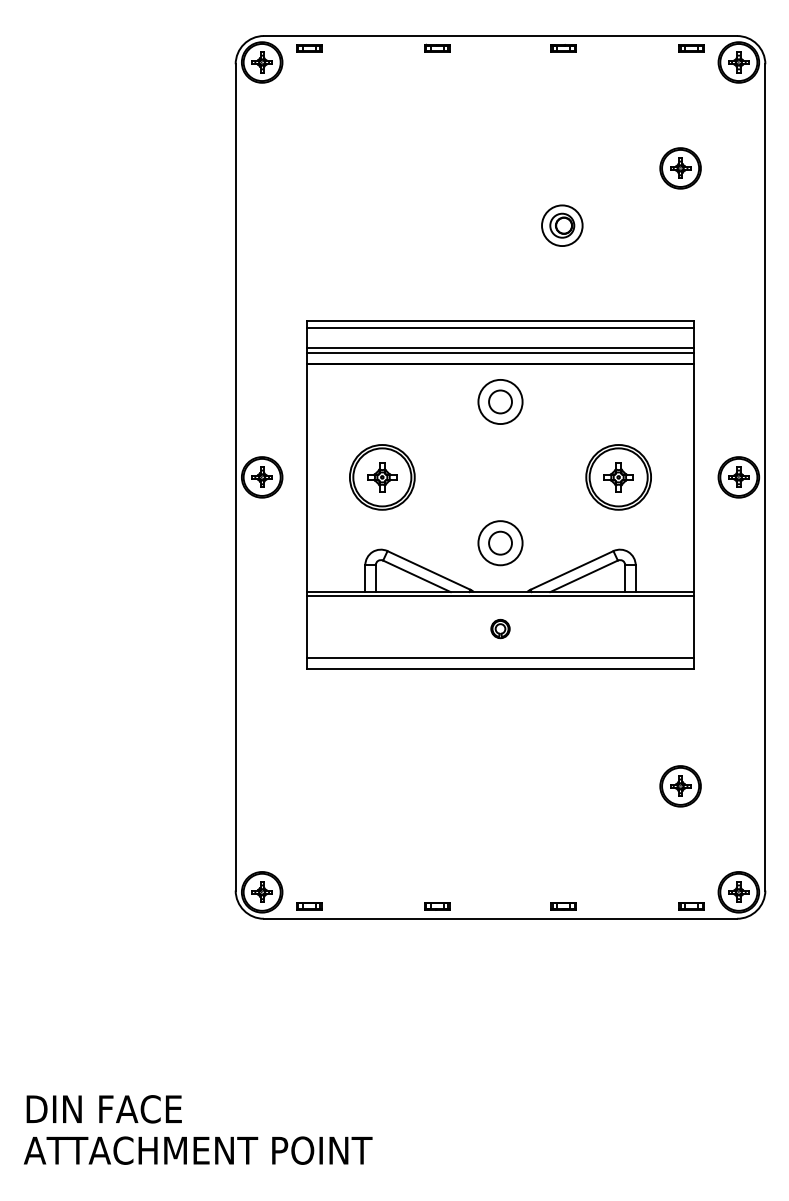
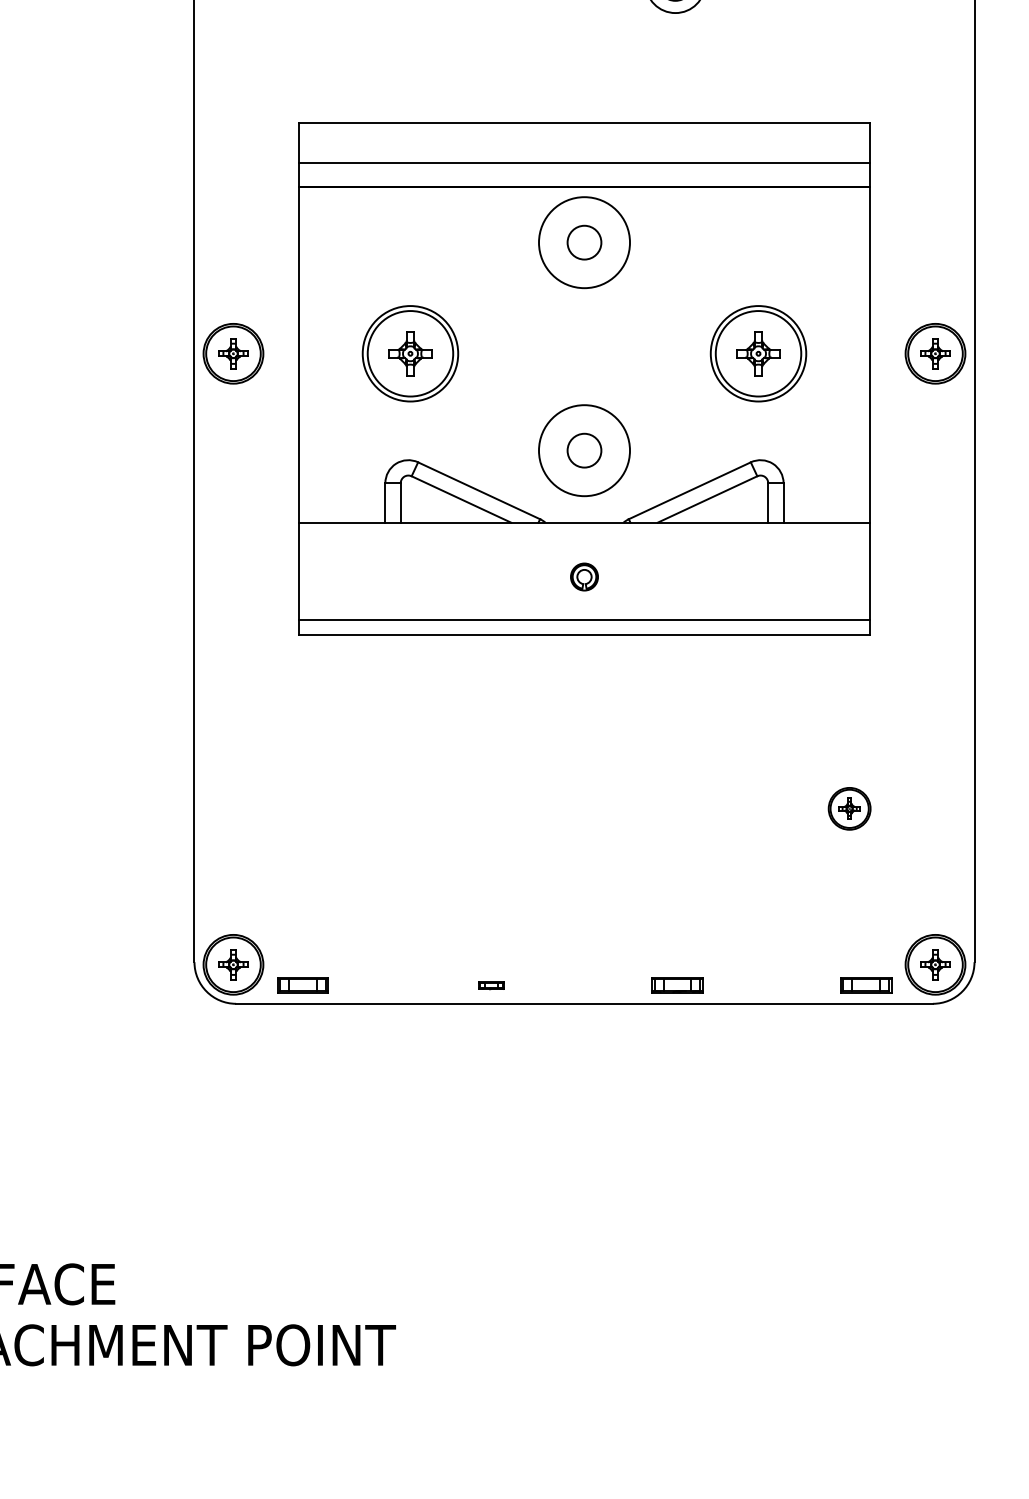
line: (500, 327) -> (584, 133), removed
line: (500, 353) -> (584, 171), removed
circle: (500, 401) -> (584, 241), size x1.4
circle: (500, 543) -> (584, 451), size x1.4
line: (500, 595) -> (584, 527), removed
part: (680, 786) -> (849, 808), size x0.7
part: (309, 906) -> (303, 985), size x1.4
part: (437, 906) -> (491, 985), size x0.7
part: (563, 906) -> (677, 985), size x1.4
part: (691, 906) -> (865, 985), size x1.4

